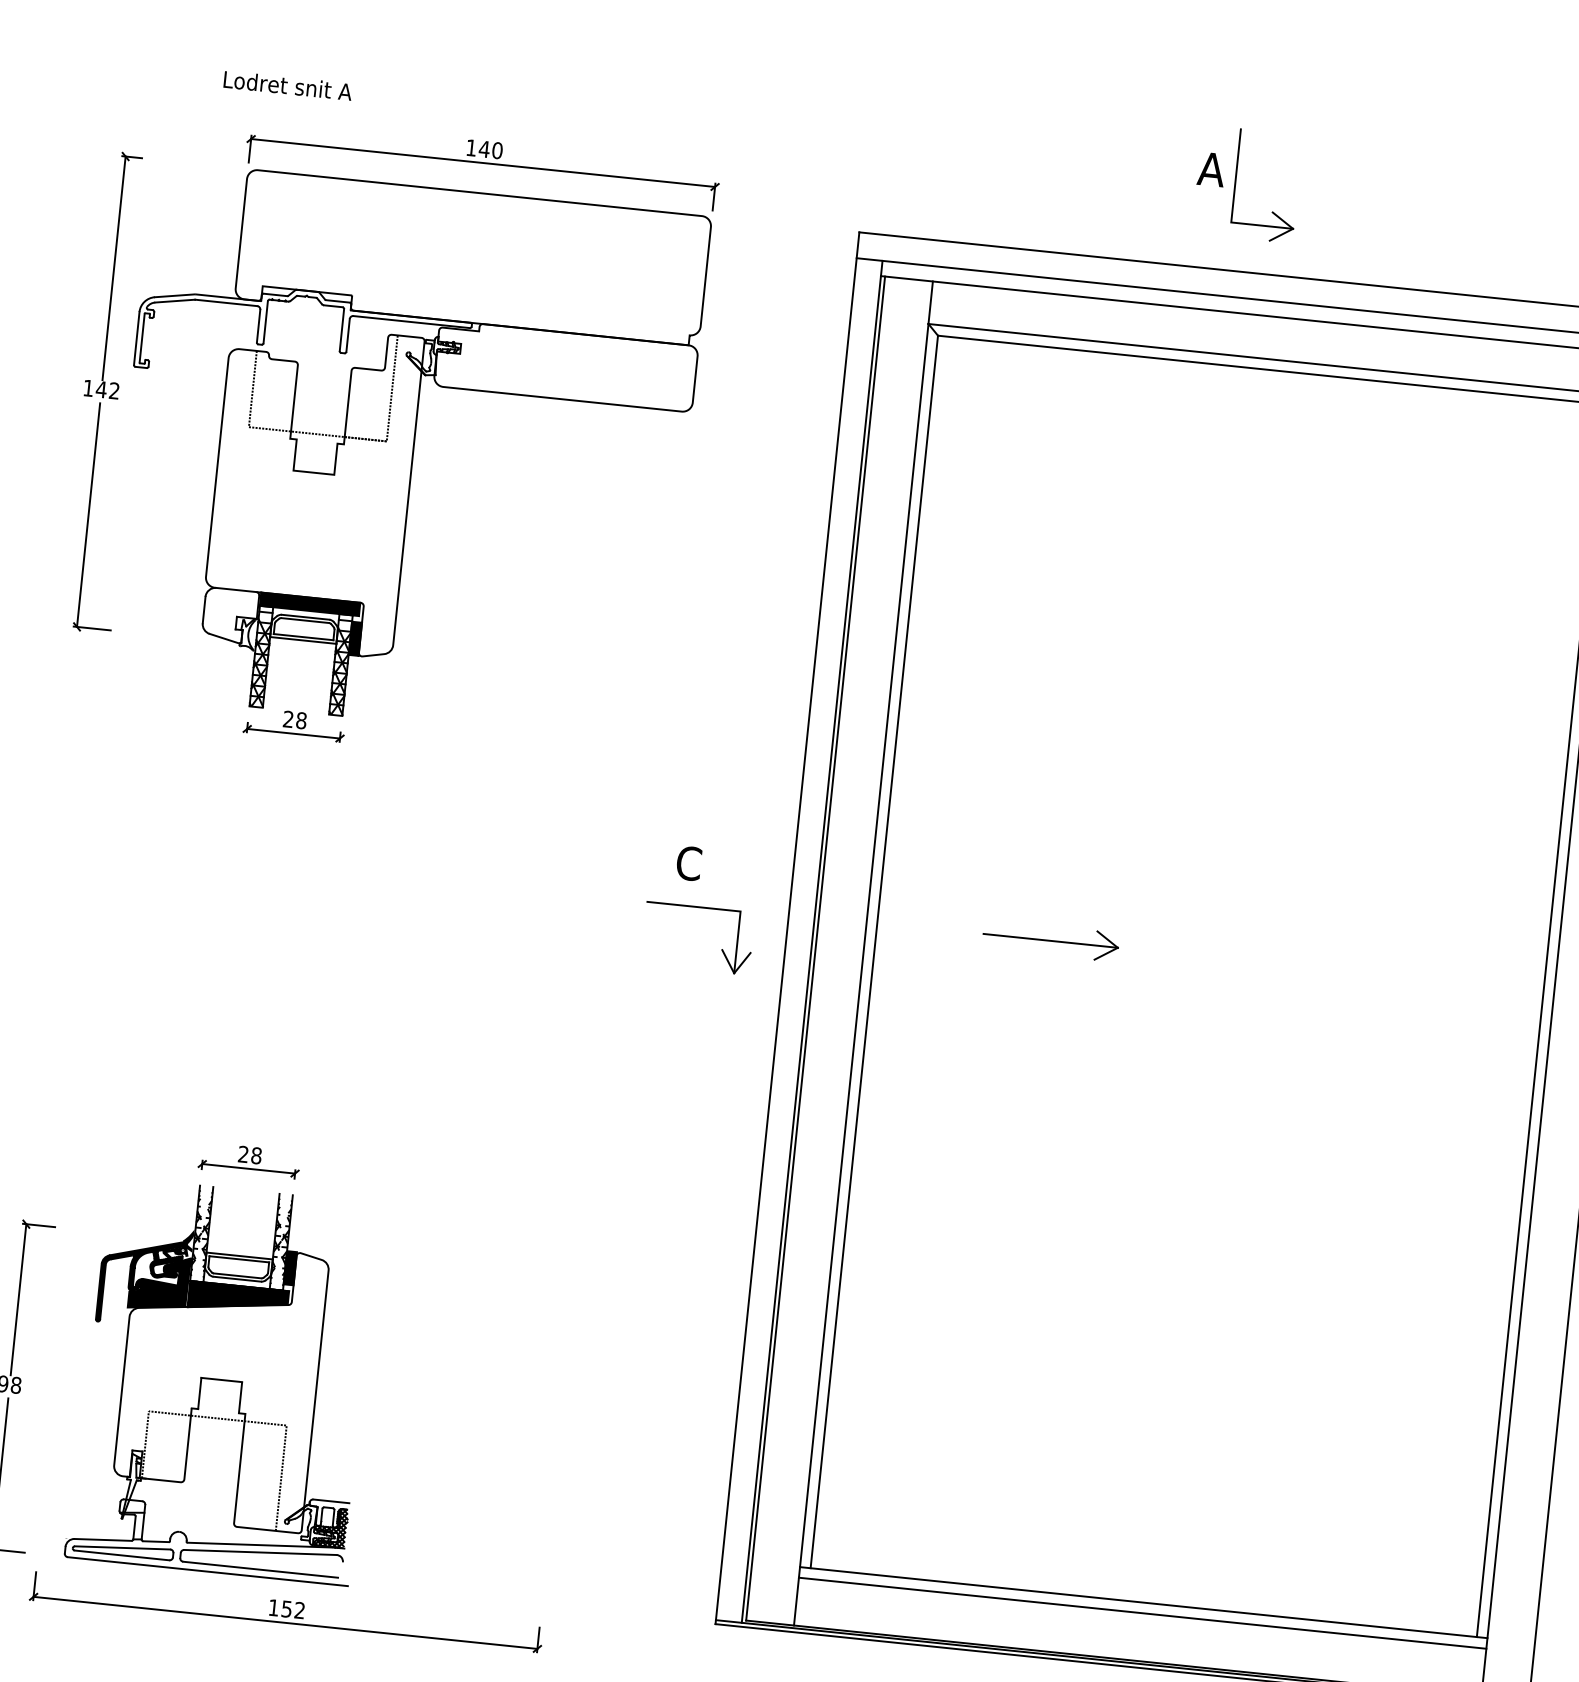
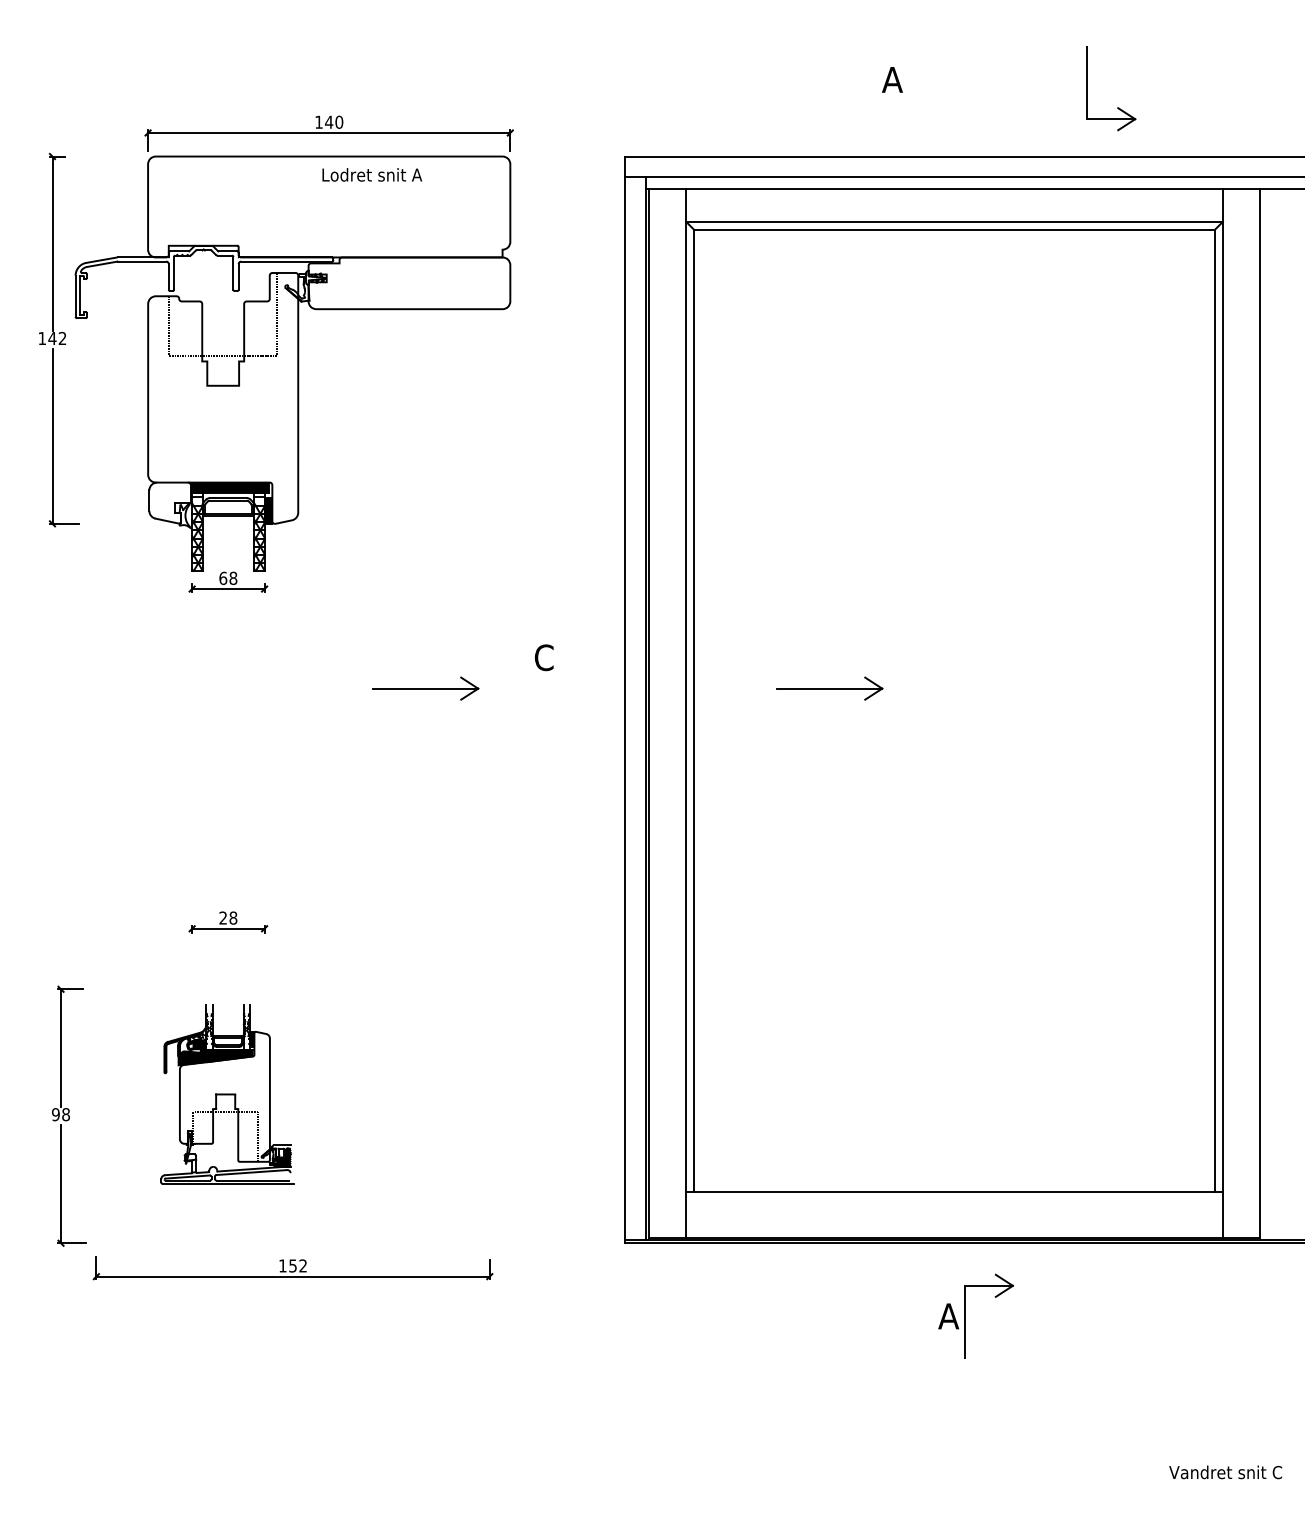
text: (288, 85) -> (372, 174), moved
part: (1271, 211) -> (1117, 107), moved
text: (288, 718) -> (223, 577), 28 -> 68
part: (532, 887) -> (425, 688), added
part: (720, 949) -> (575, 721), removed
part: (225, 1380) -> (227, 1094), size x0.6
line: (1142, 1612) -> (954, 1200), removed

